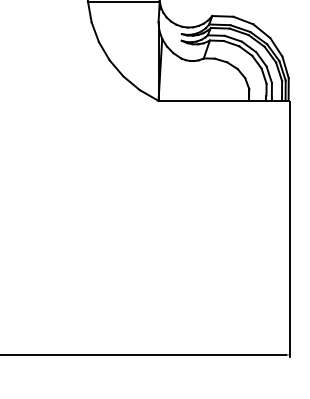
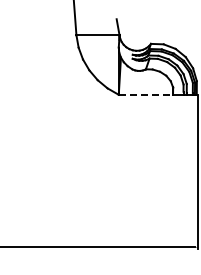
line: (204, 100) -> (146, 94), solid -> dashed

